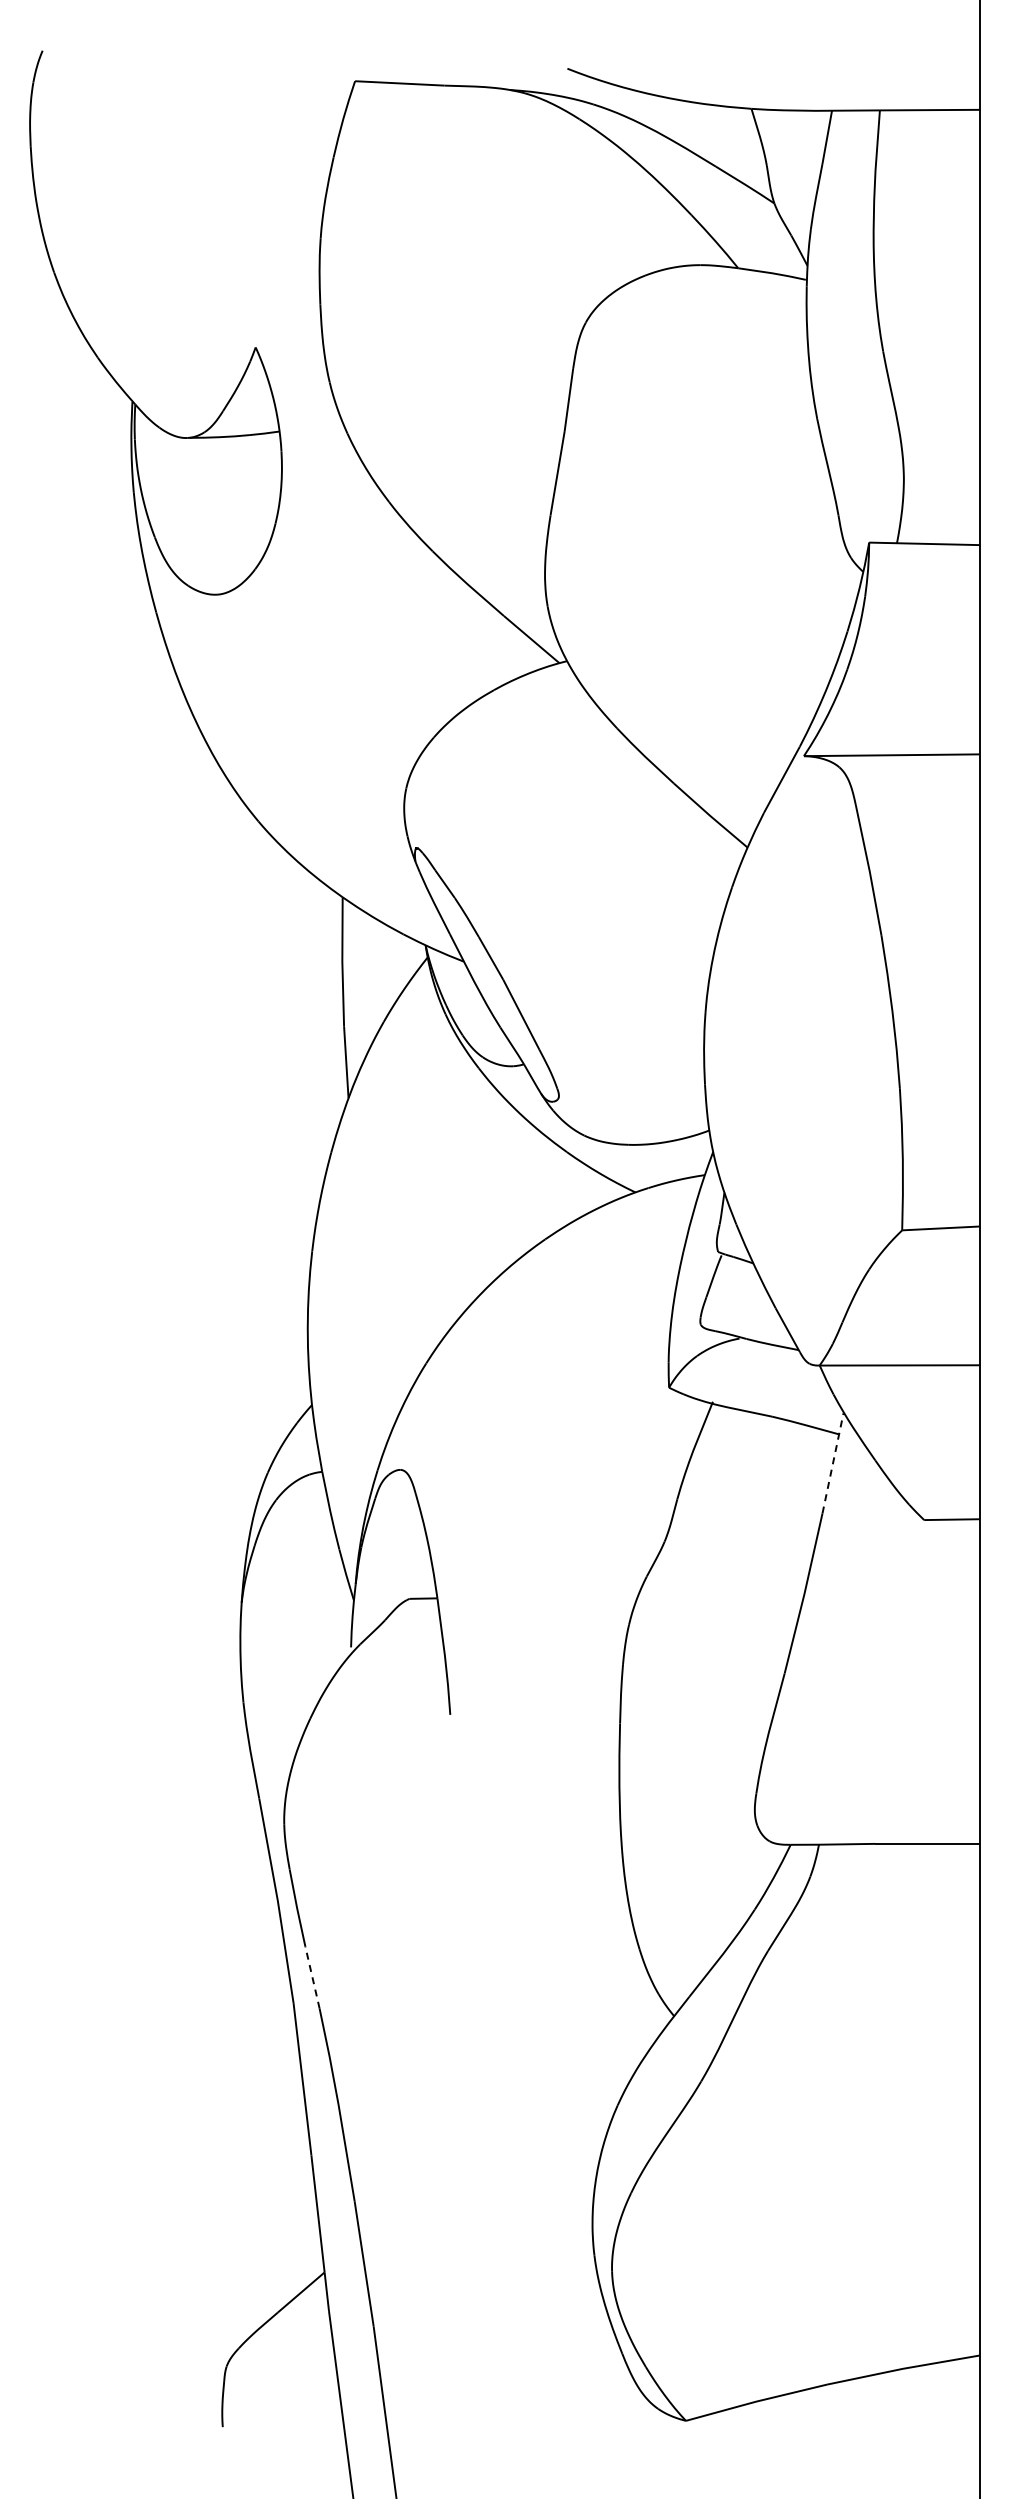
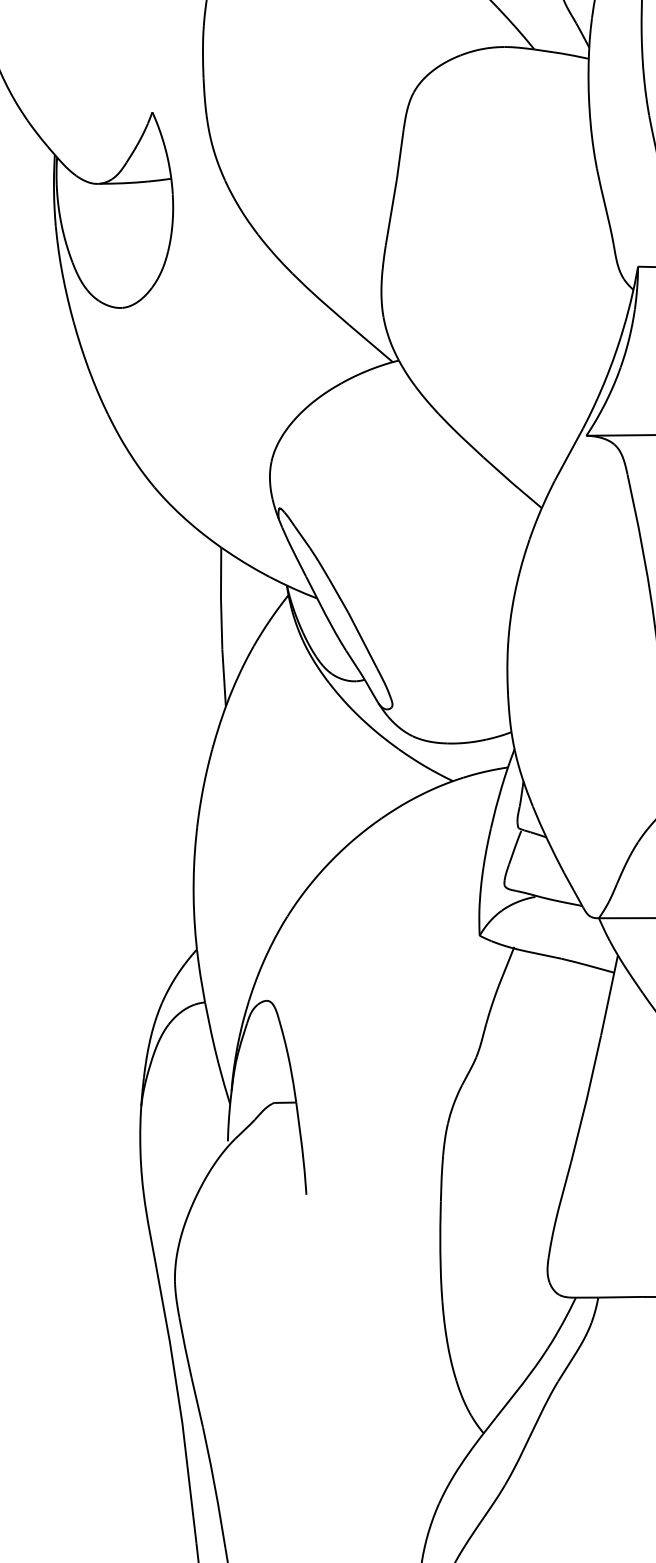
line: (833, 1462) -> (609, 994), dashed -> solid
line: (312, 1977) -> (197, 1402), dashed -> solid

